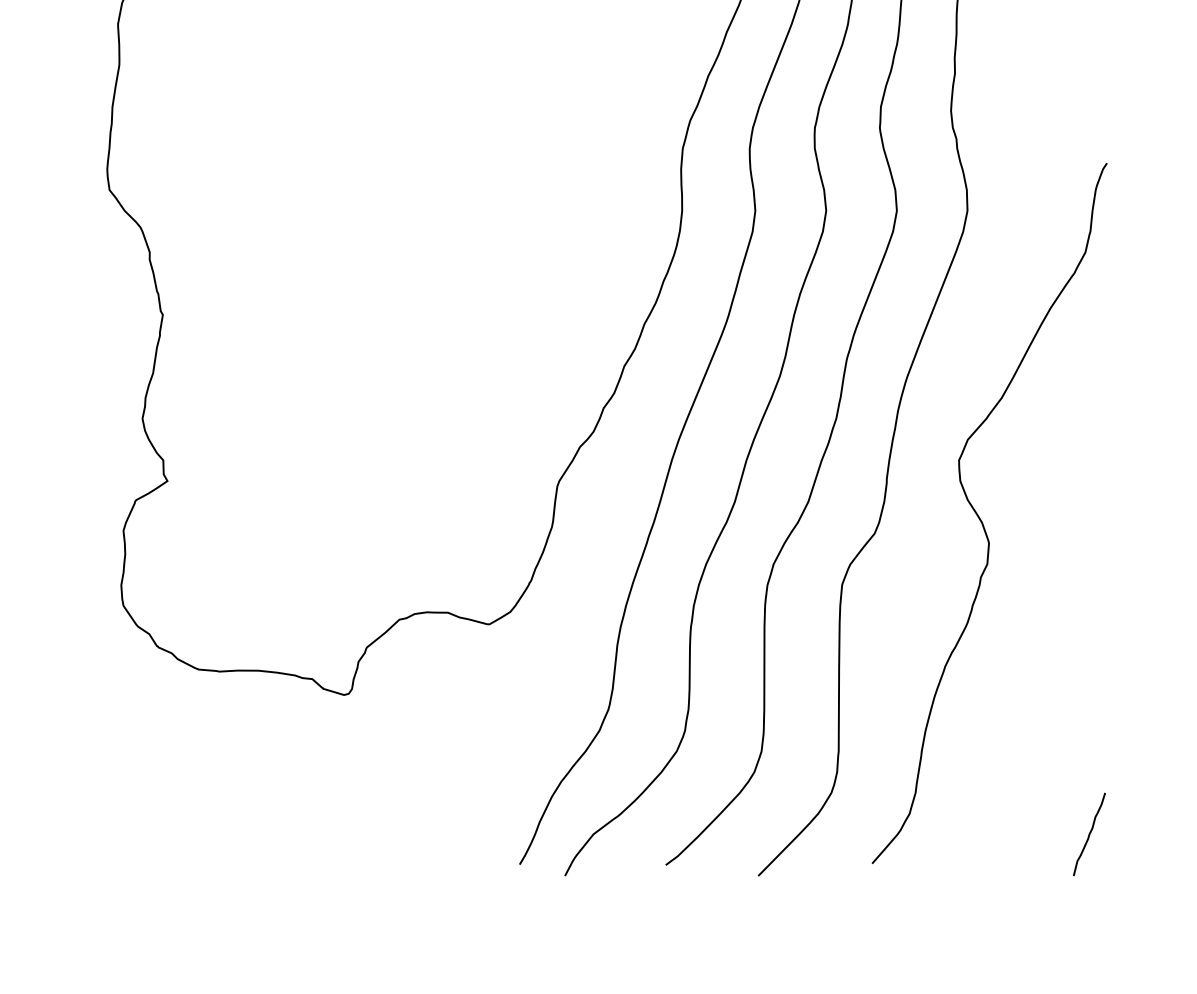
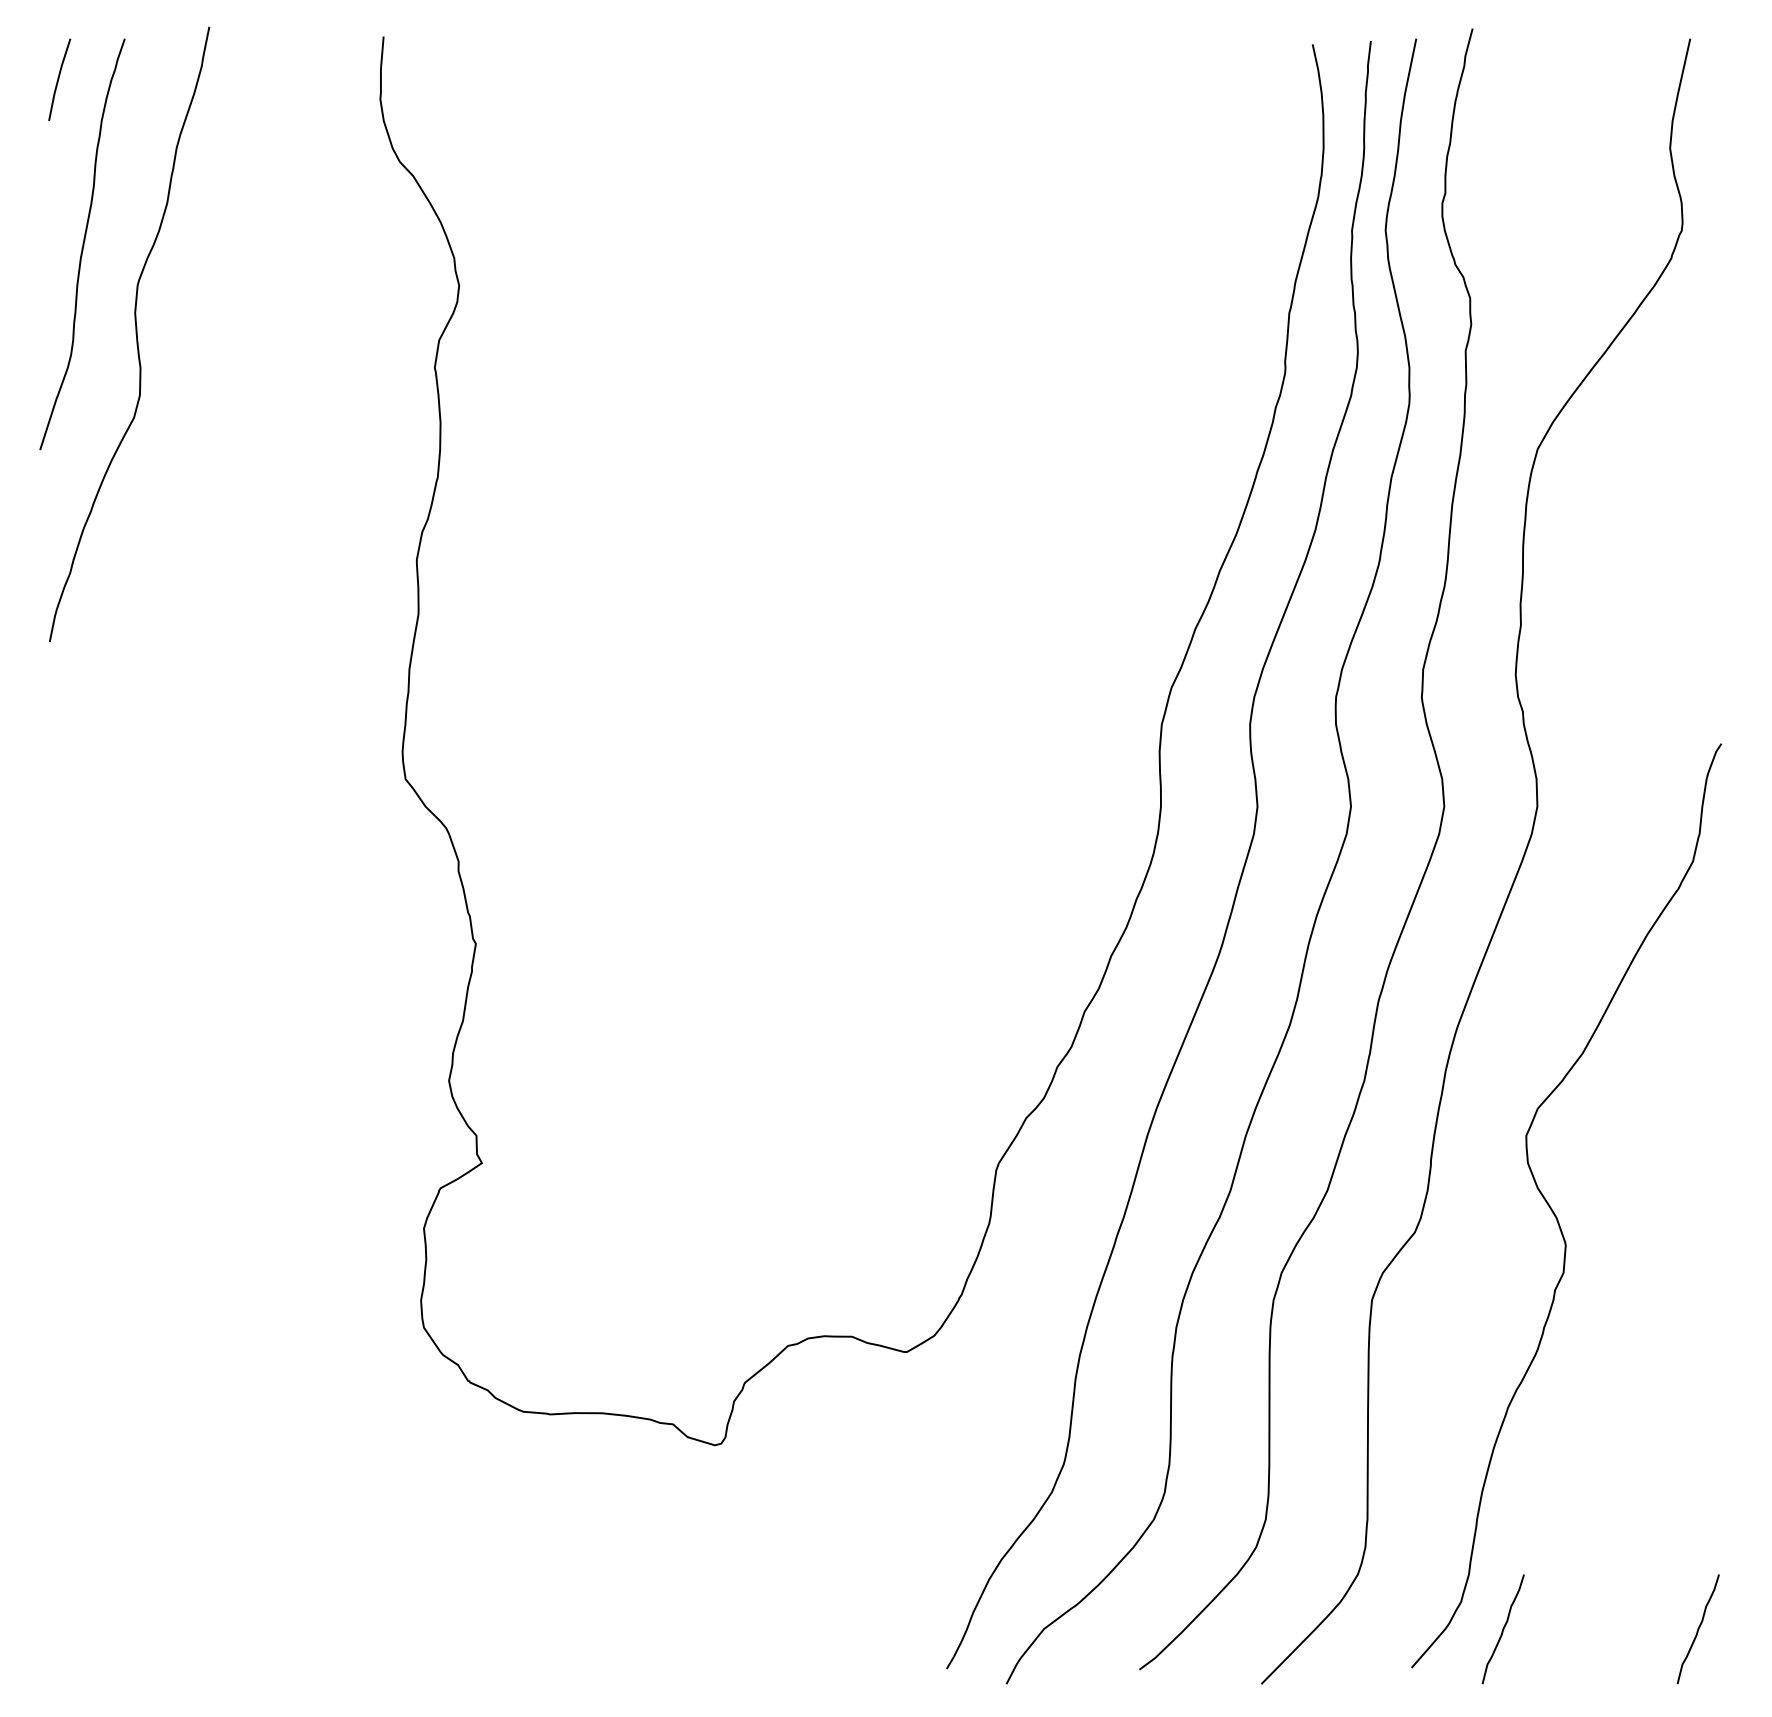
curve: (941, 834) -> (1502, 1629), added

